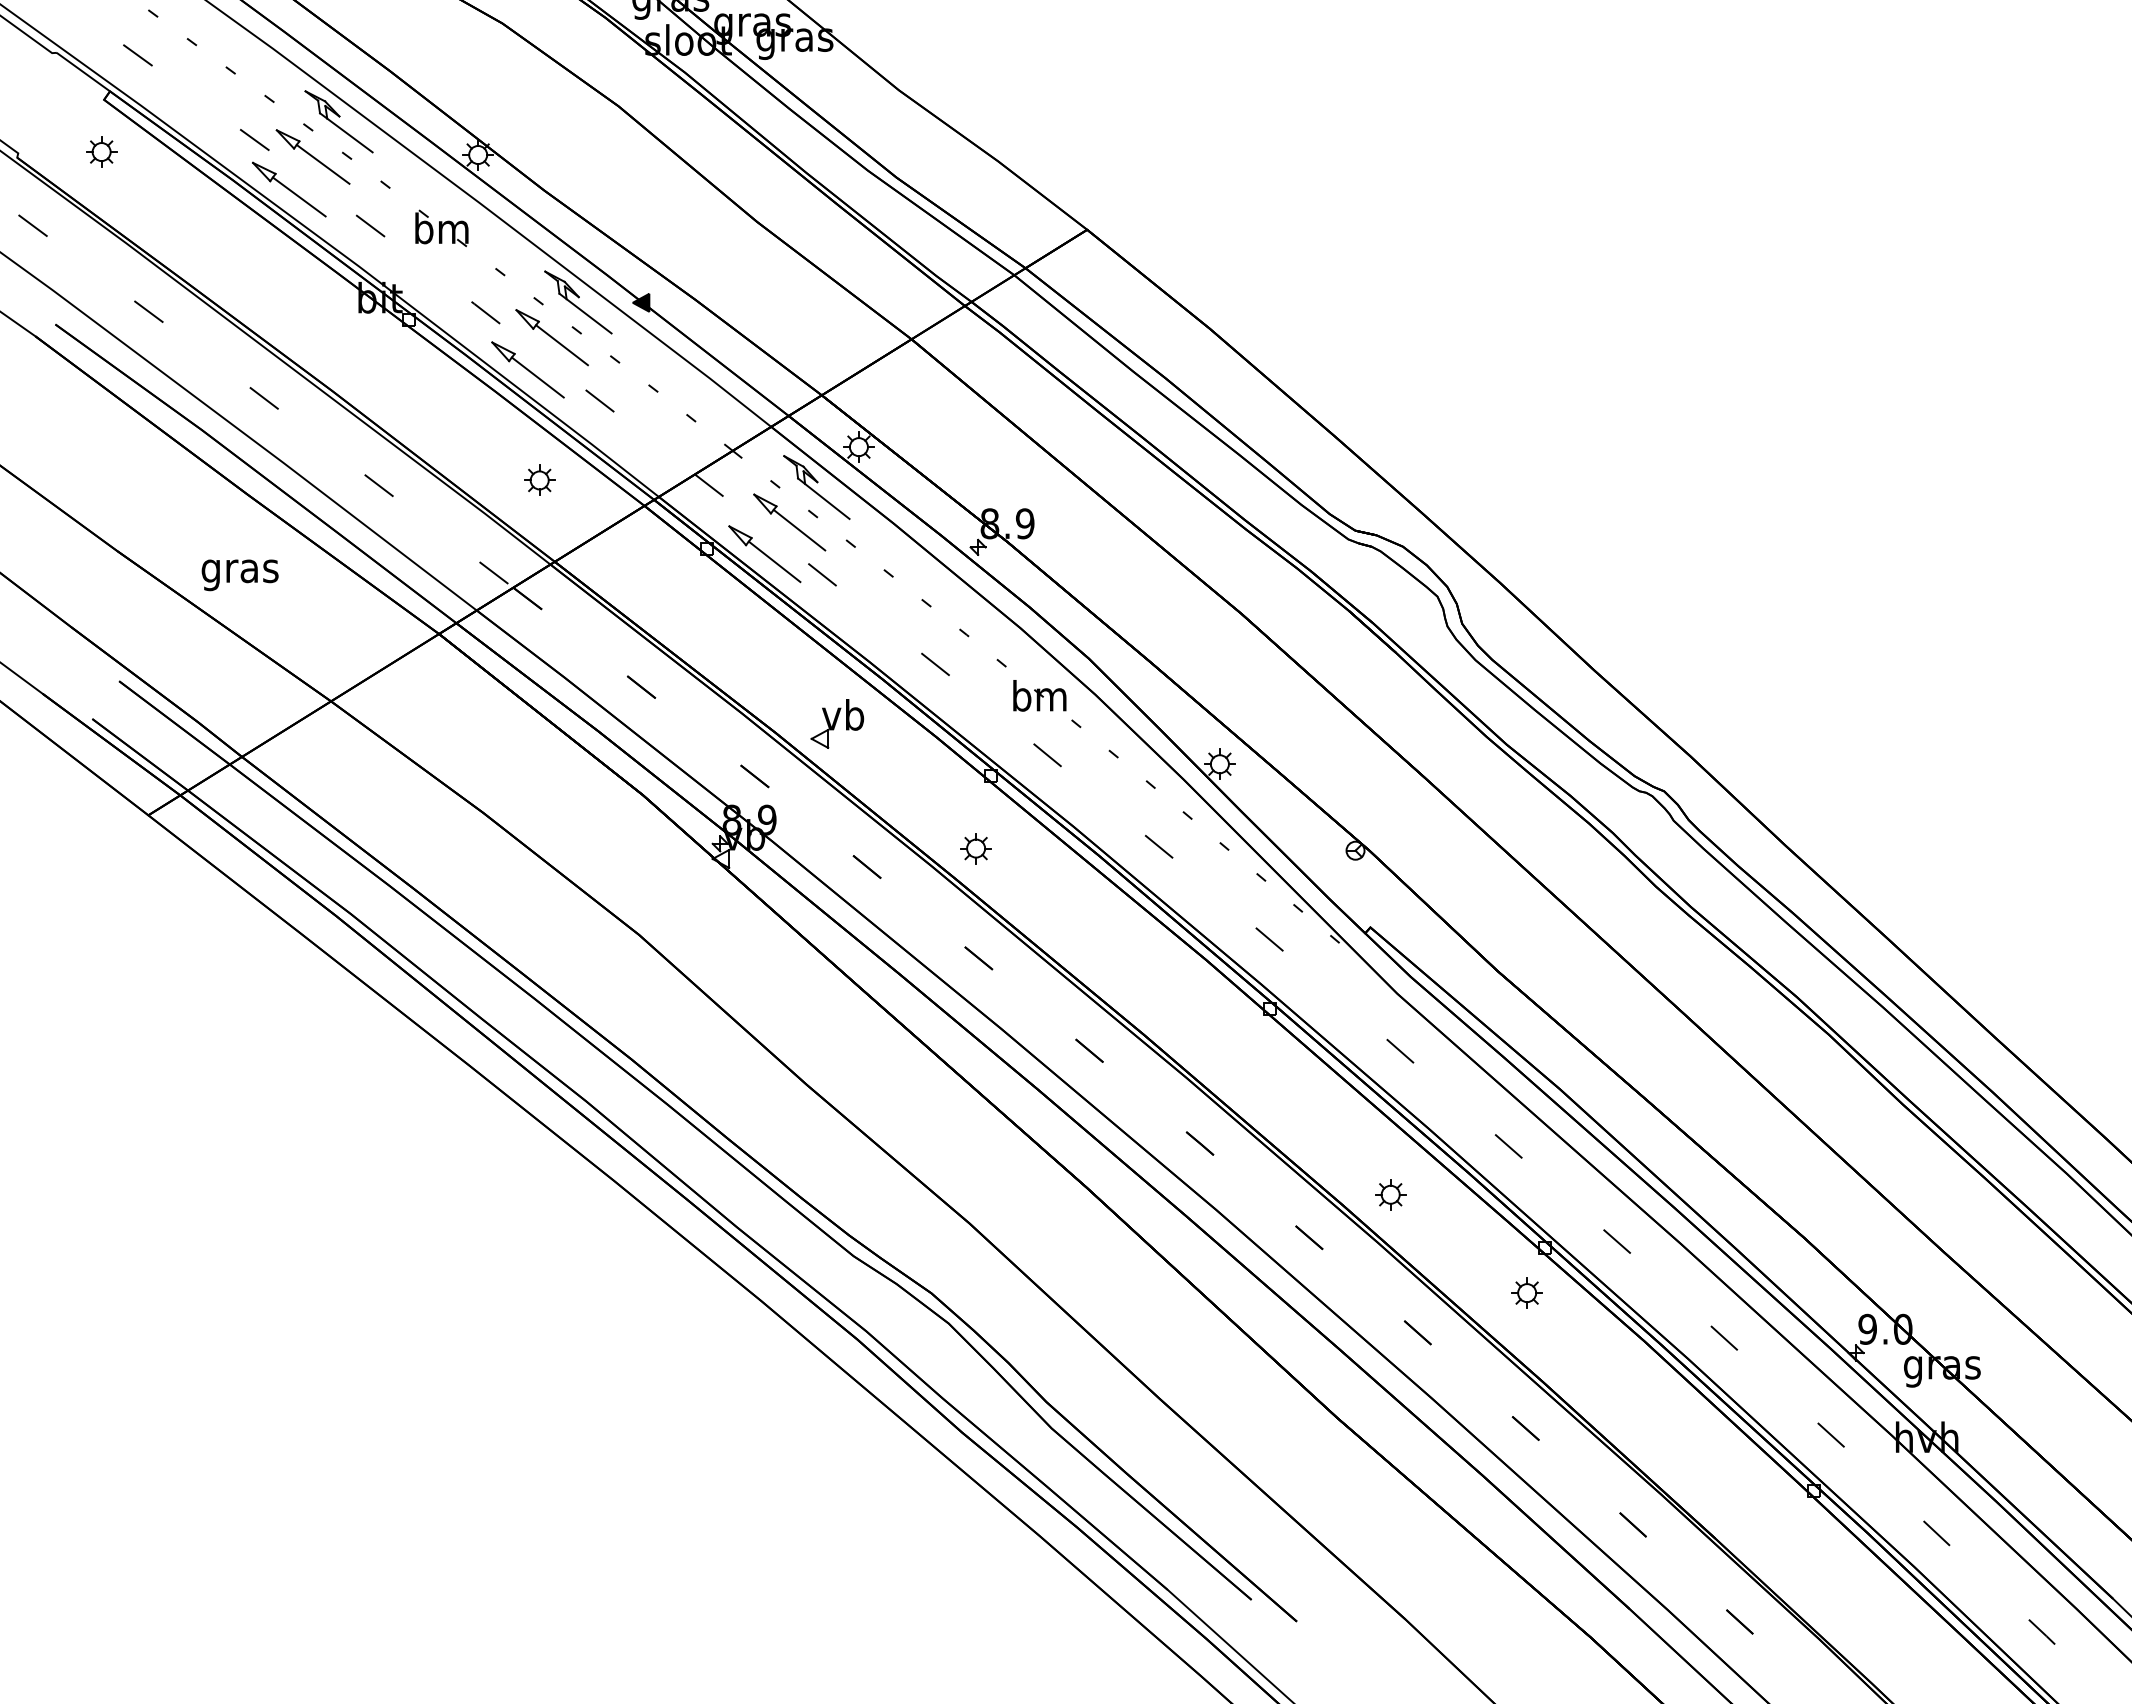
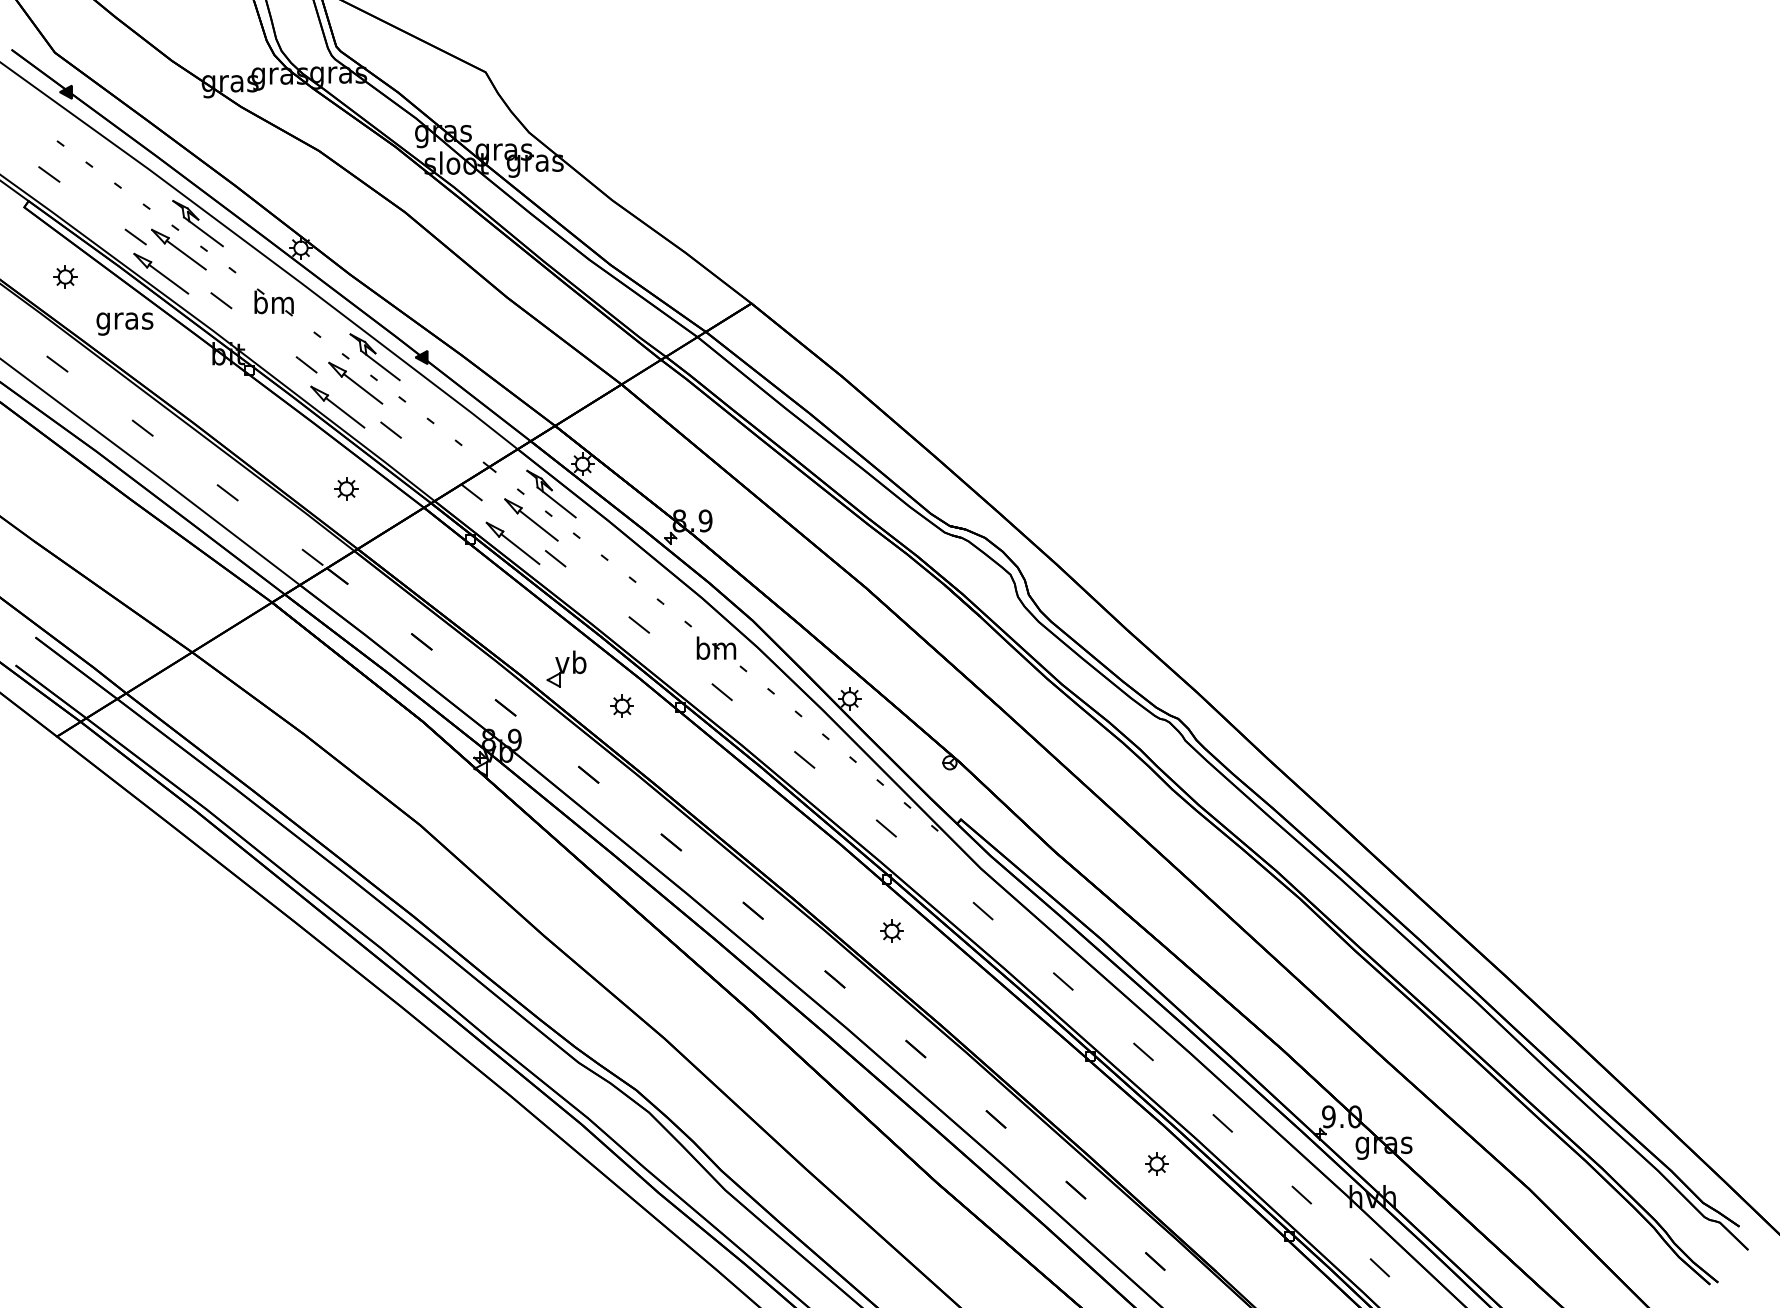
part: (101, 151) -> (65, 276), moved
text: (239, 574) -> (124, 323), moved
part: (975, 847) -> (621, 705), moved
part: (1390, 1193) -> (891, 930), moved
part: (1526, 1292) -> (1156, 1163), moved

